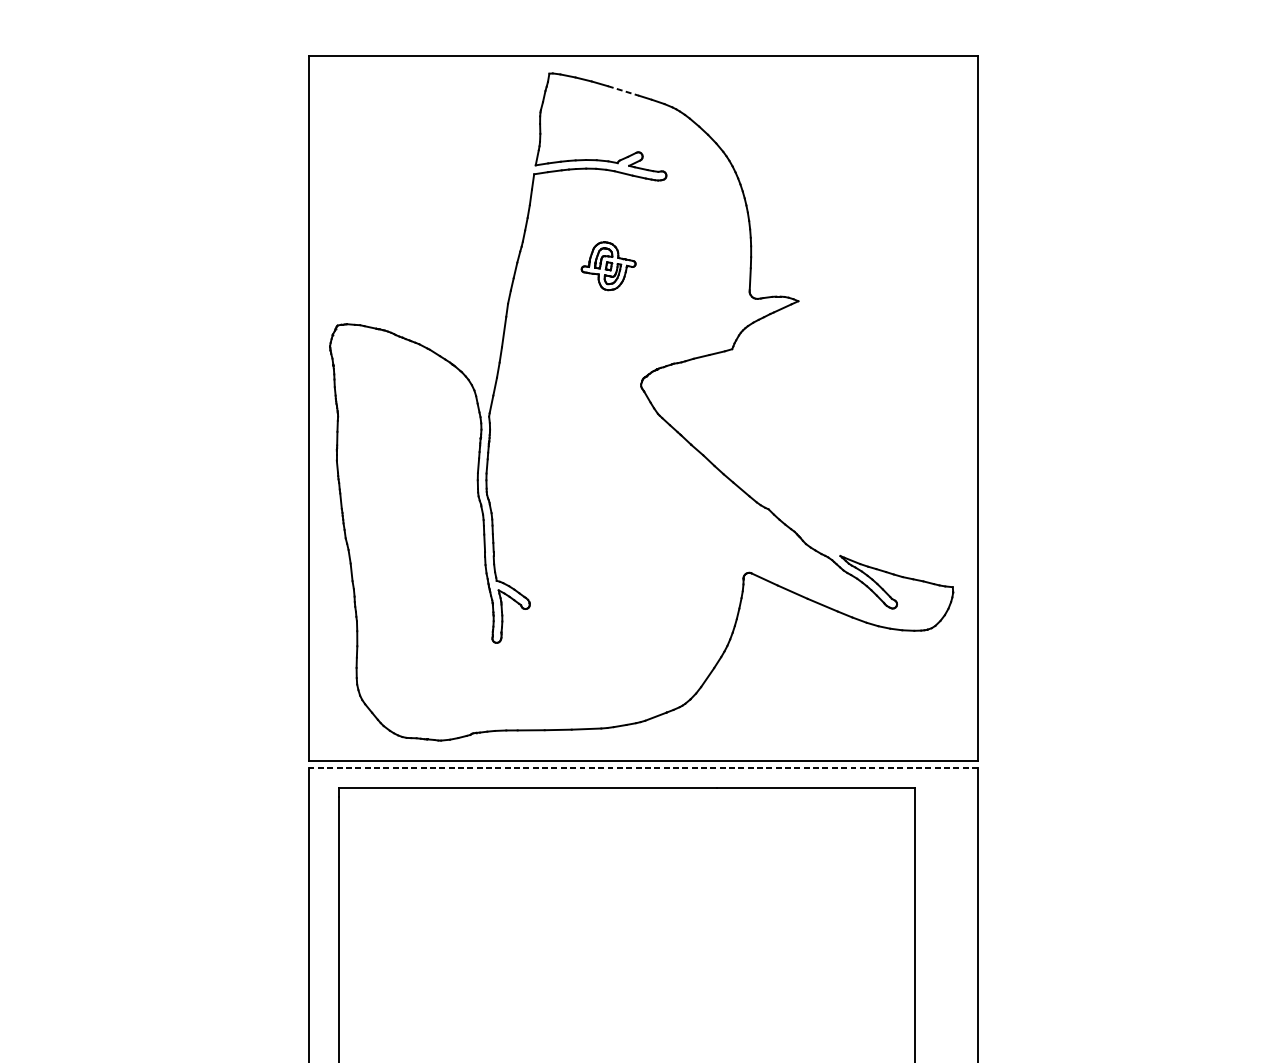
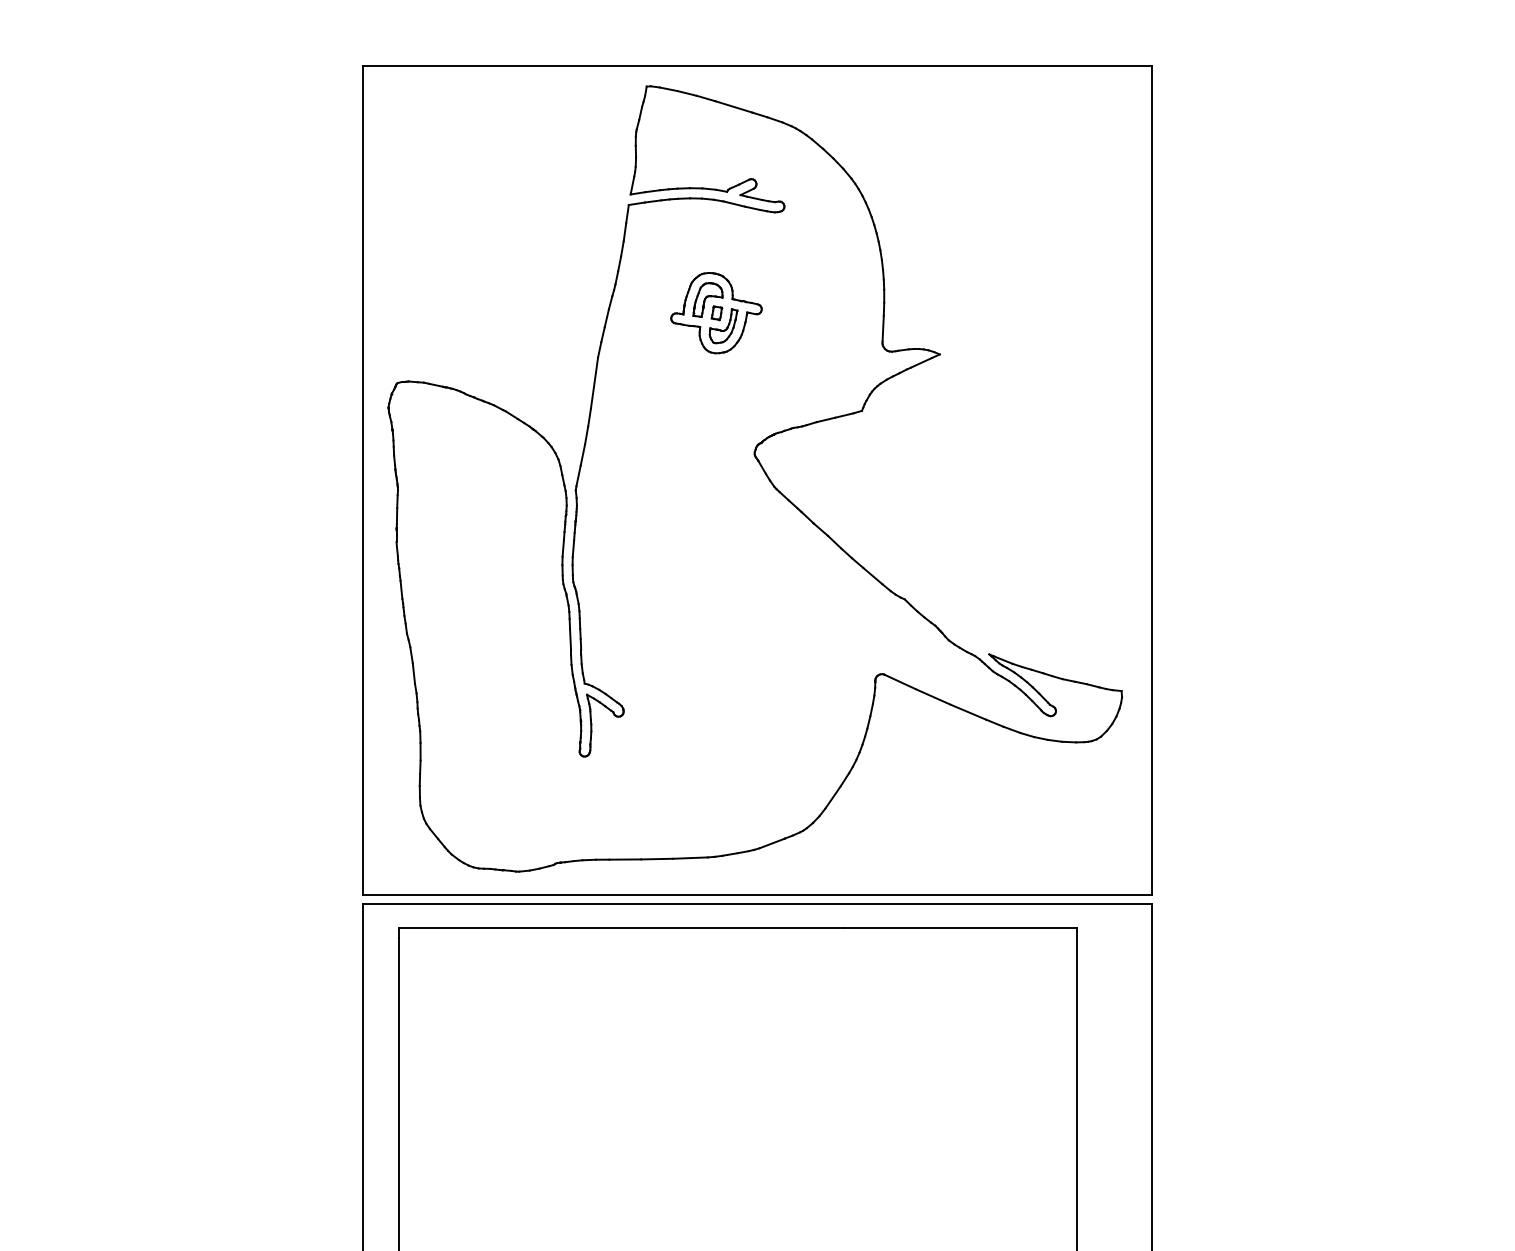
line: (623, 91) -> (734, 107), dashed -> solid
part: (608, 266) -> (716, 313), size x1.43
line: (643, 767) -> (757, 903), dashed -> solid

